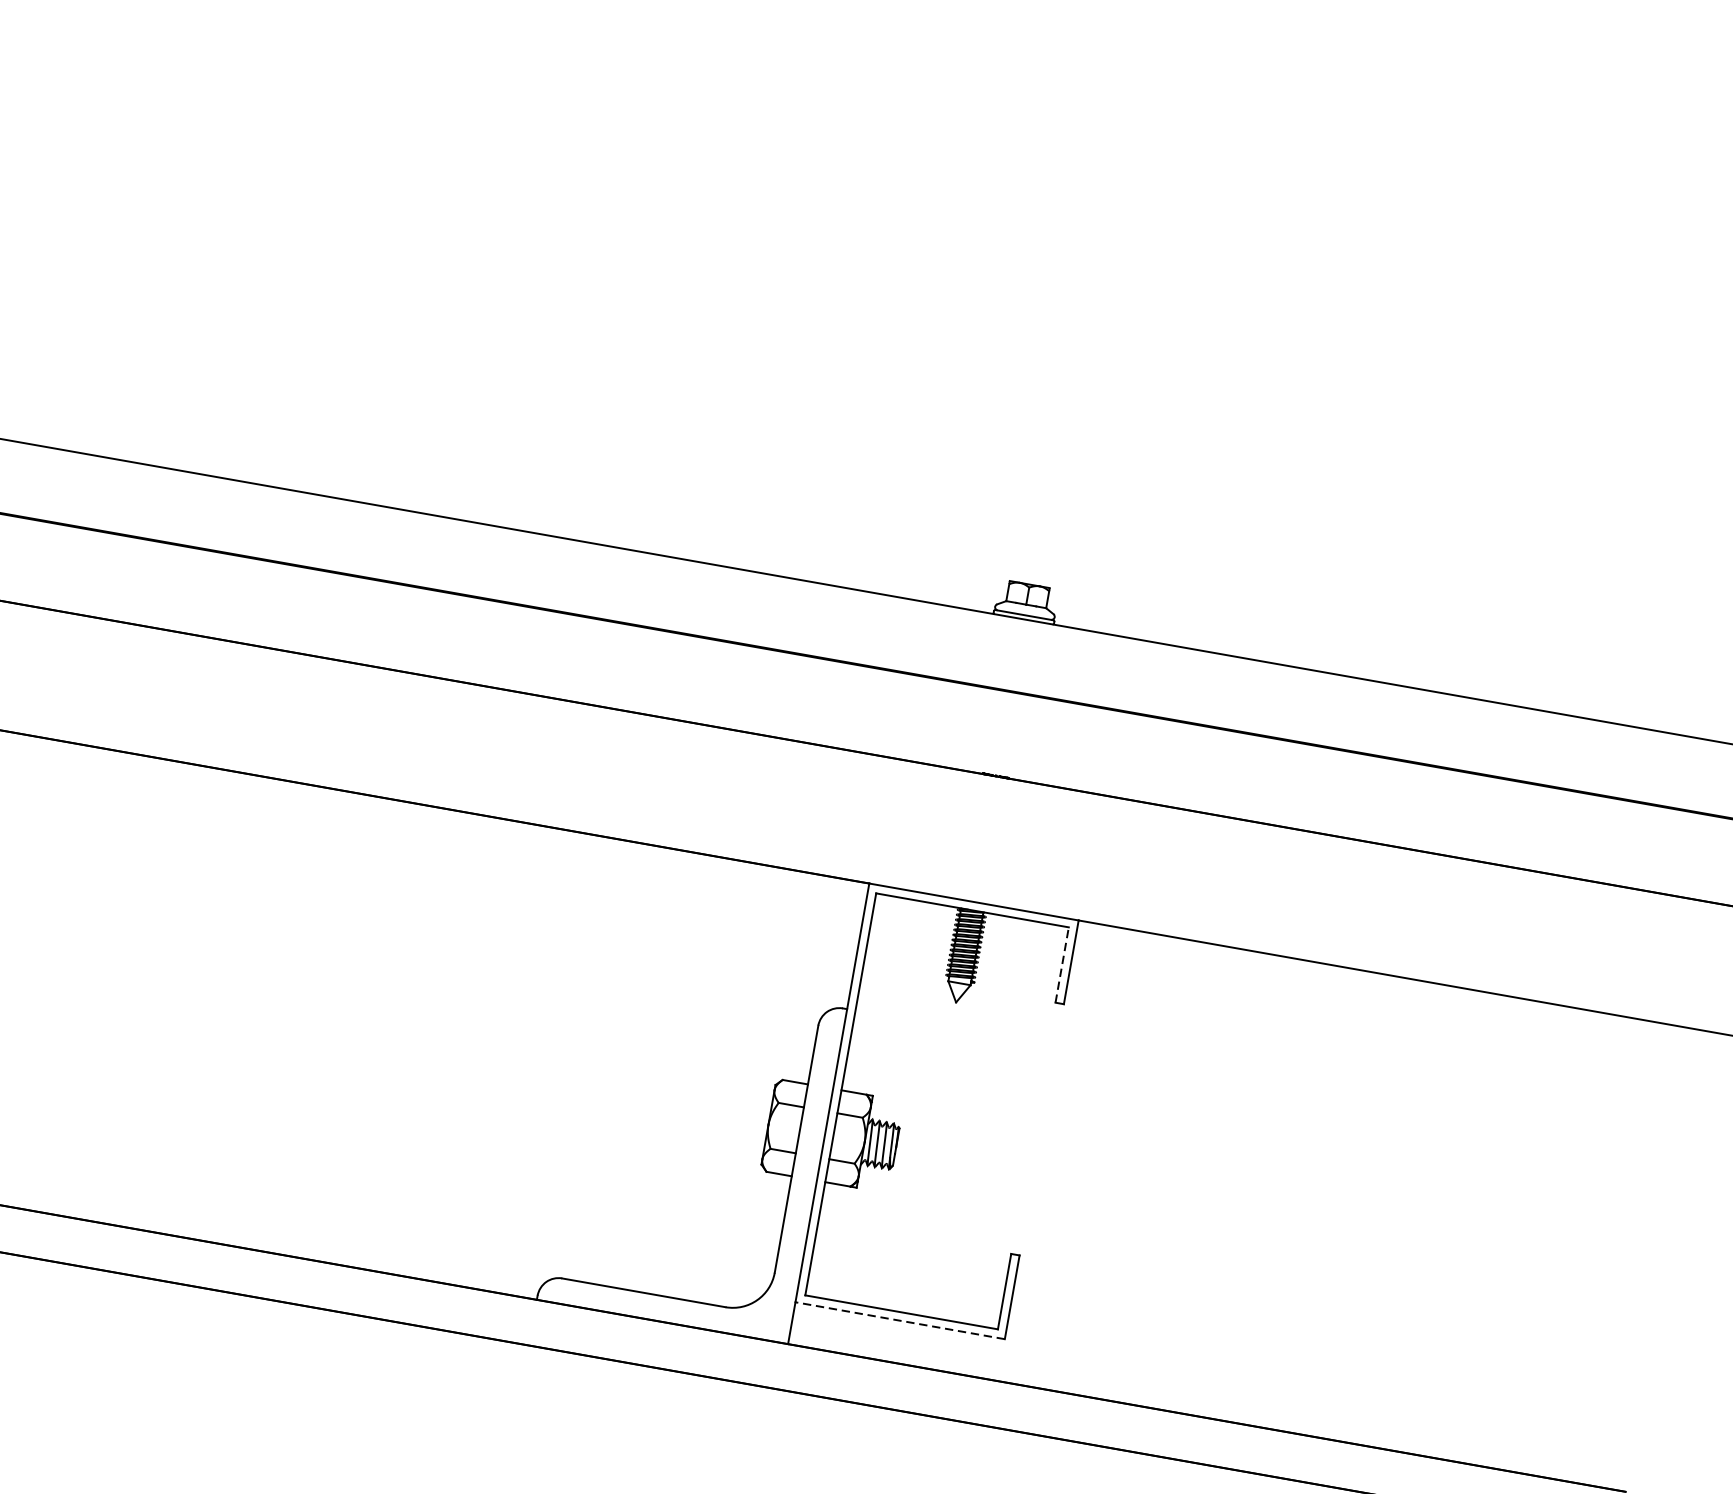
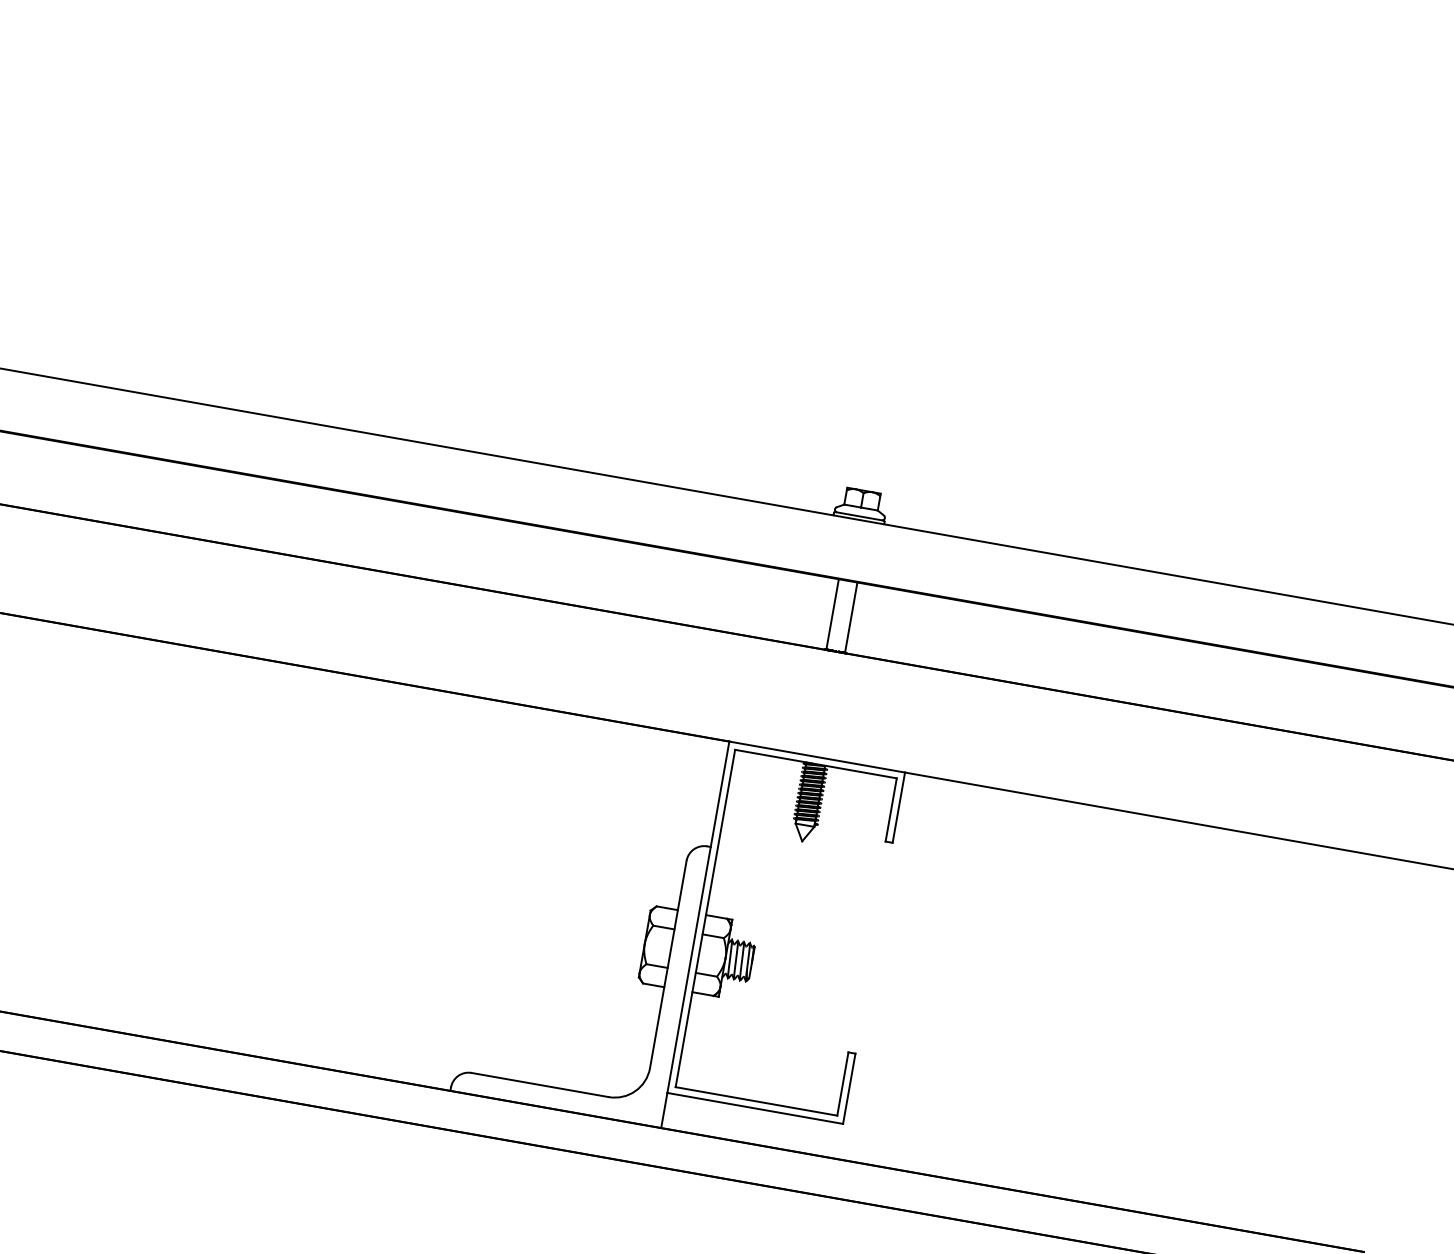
line: (992, 732) -> (832, 614), added
line: (1014, 735) -> (851, 617), added
line: (1062, 964) -> (891, 809), dashed -> solid
line: (899, 1320) -> (754, 1108), dashed -> solid

